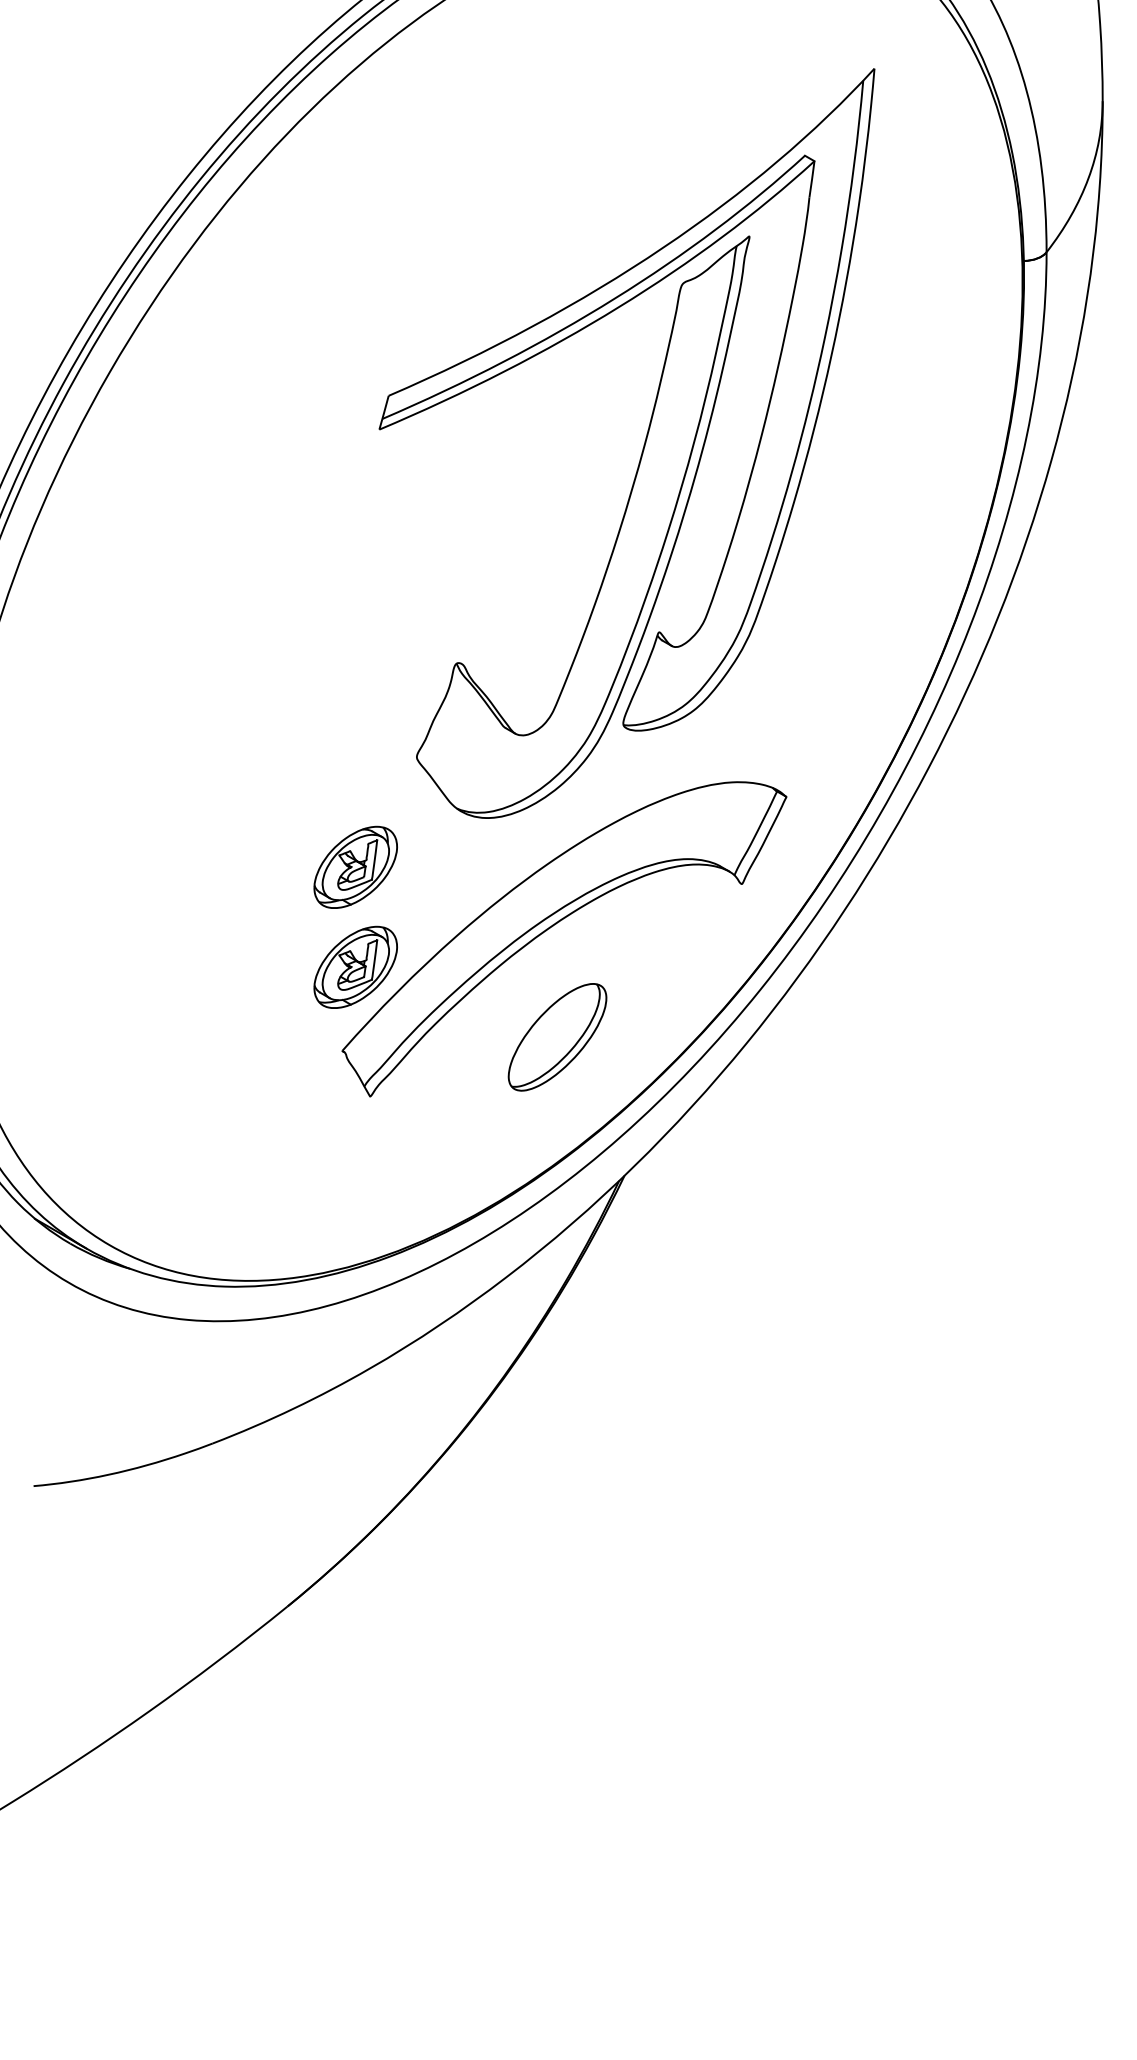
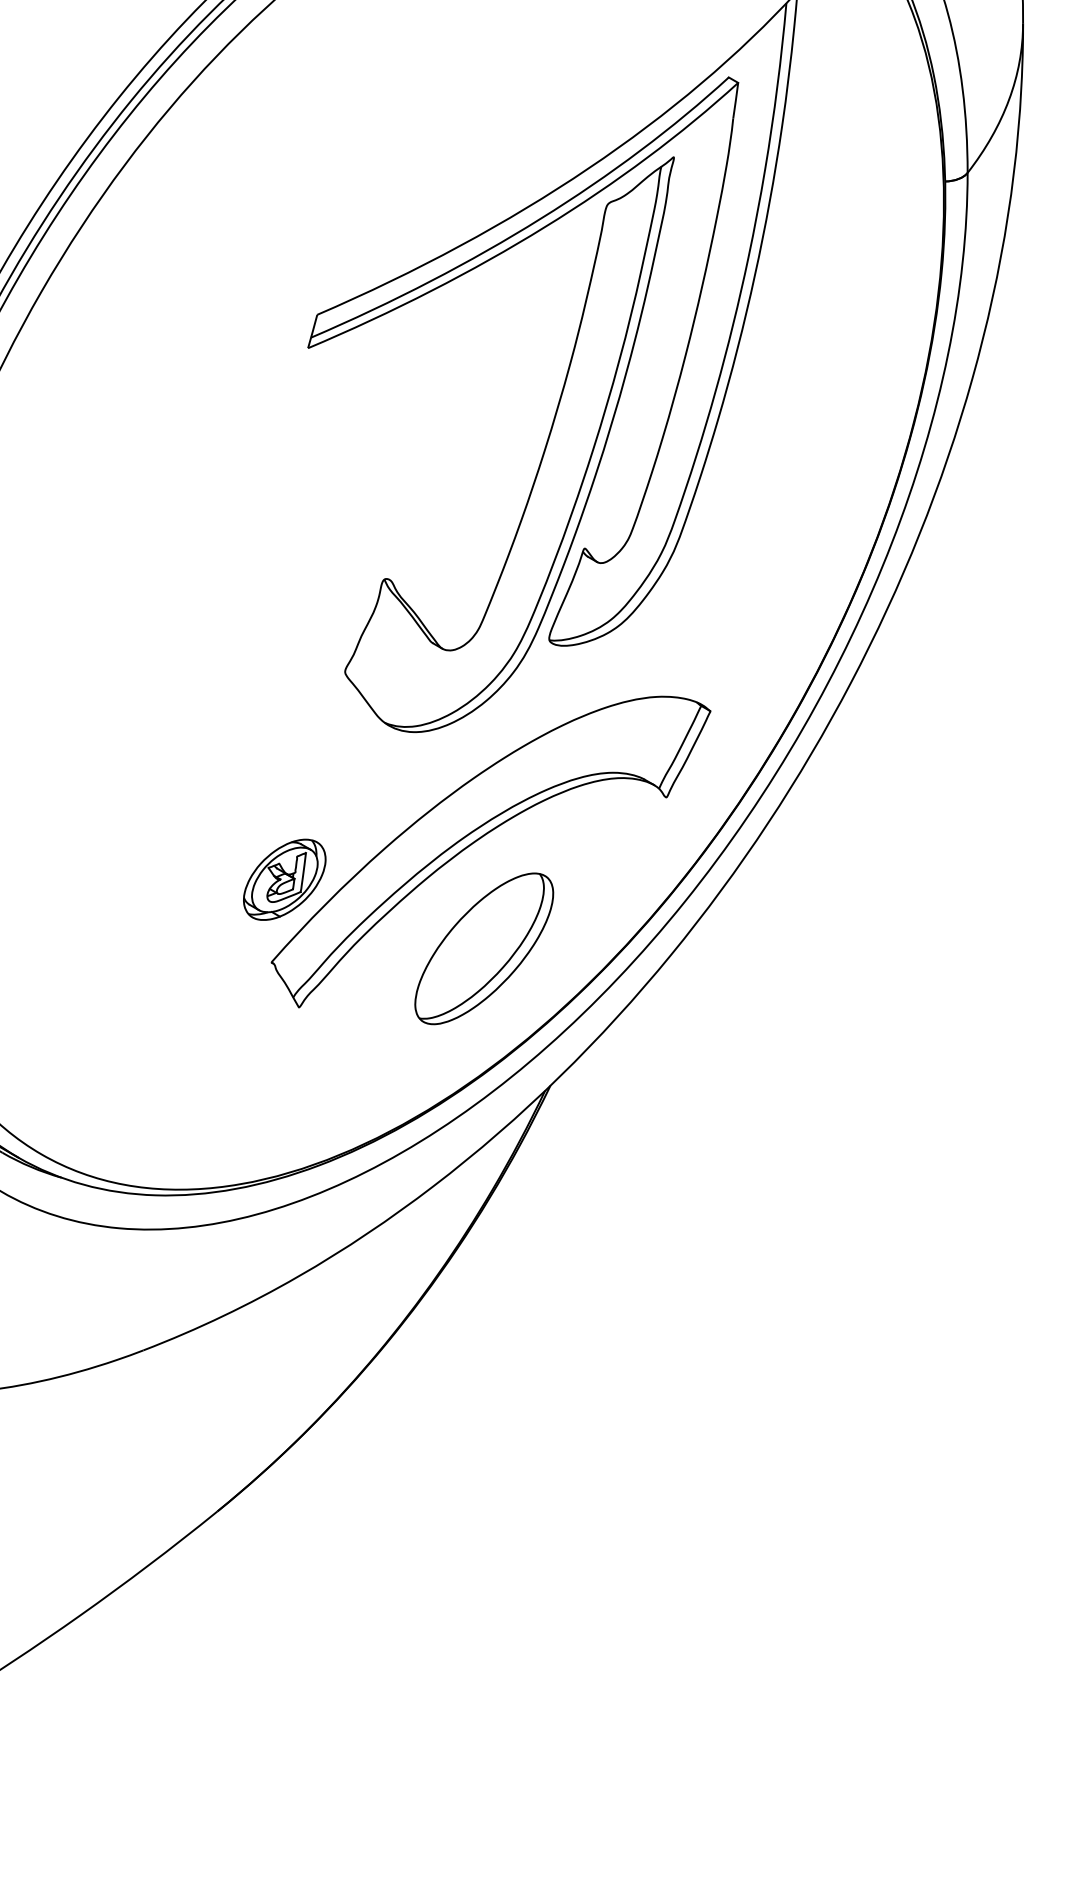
part: (355, 866) -> (284, 780), removed
part: (557, 1037) -> (484, 949), size x1.43

